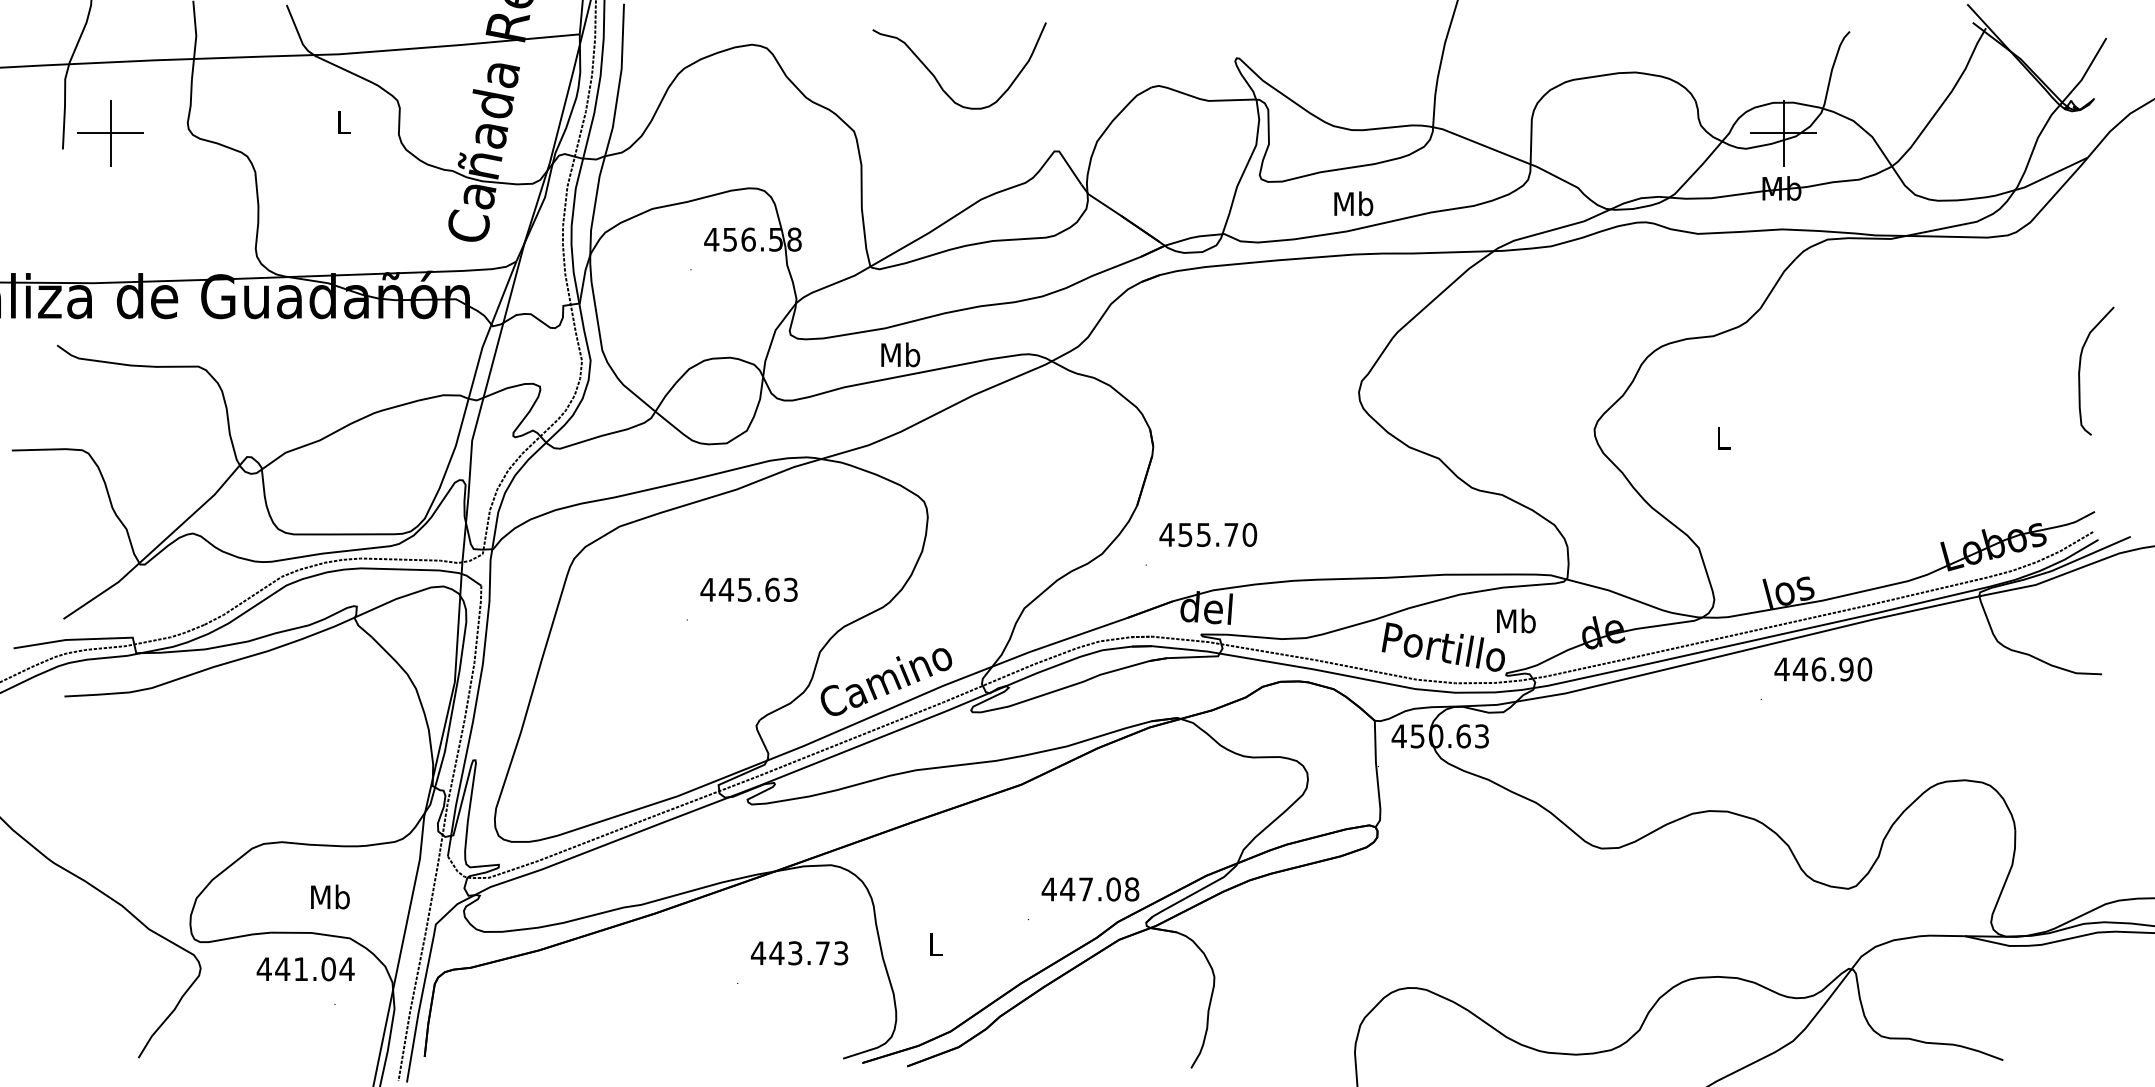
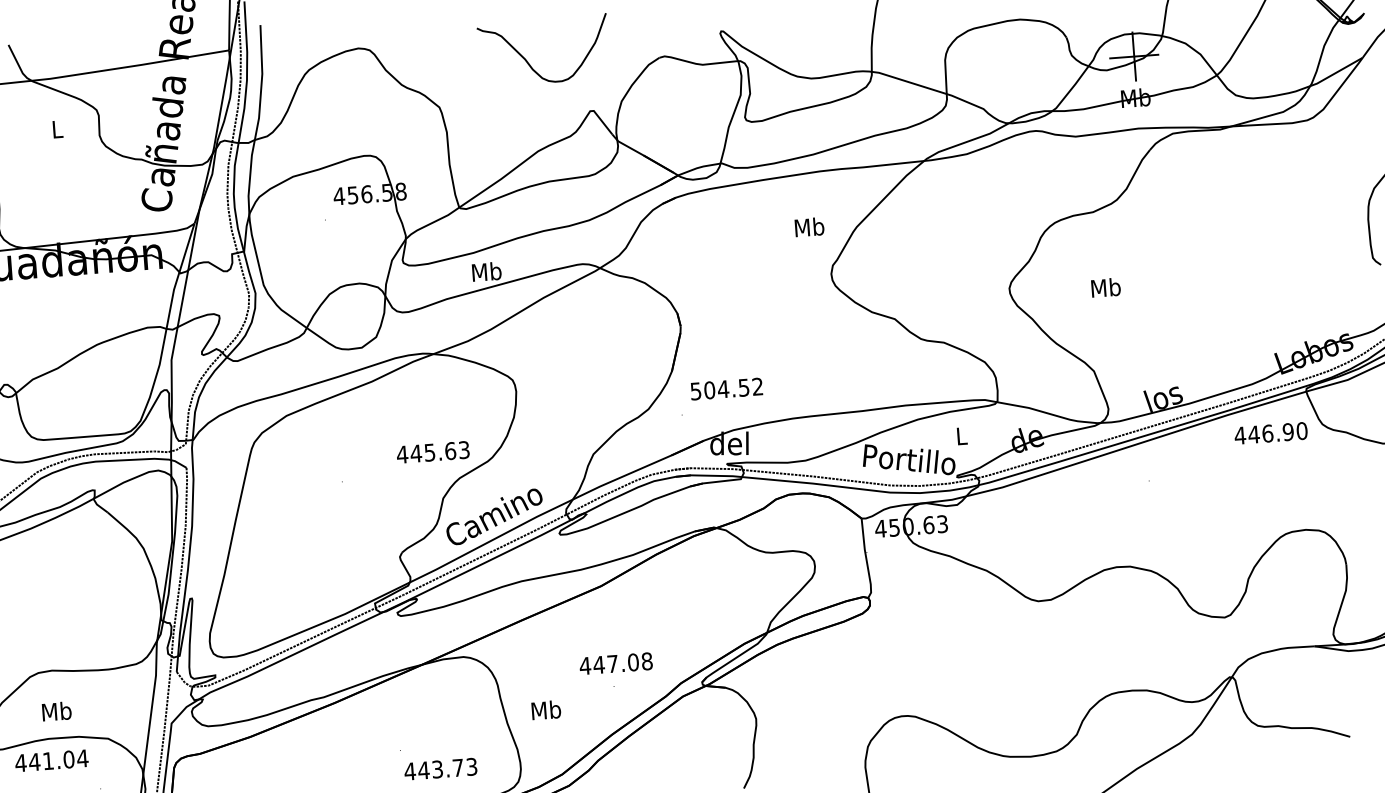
curve: (937, 79) -> (528, 61), moved
text: (1353, 203) -> (809, 227), moved
text: (1722, 437) -> (1105, 287), L -> Mb
text: (1208, 534) -> (726, 388), 455.70 -> 504.52
text: (748, 589) -> (432, 452), moved
text: (1516, 620) -> (961, 435), Mb -> L
text: (1823, 669) -> (1271, 433), moved
text: (1090, 889) -> (616, 663), moved
text: (330, 896) -> (56, 711), moved
text: (935, 943) -> (545, 709), L -> Mb
text: (799, 953) -> (440, 769), moved
text: (305, 969) -> (51, 761), moved

